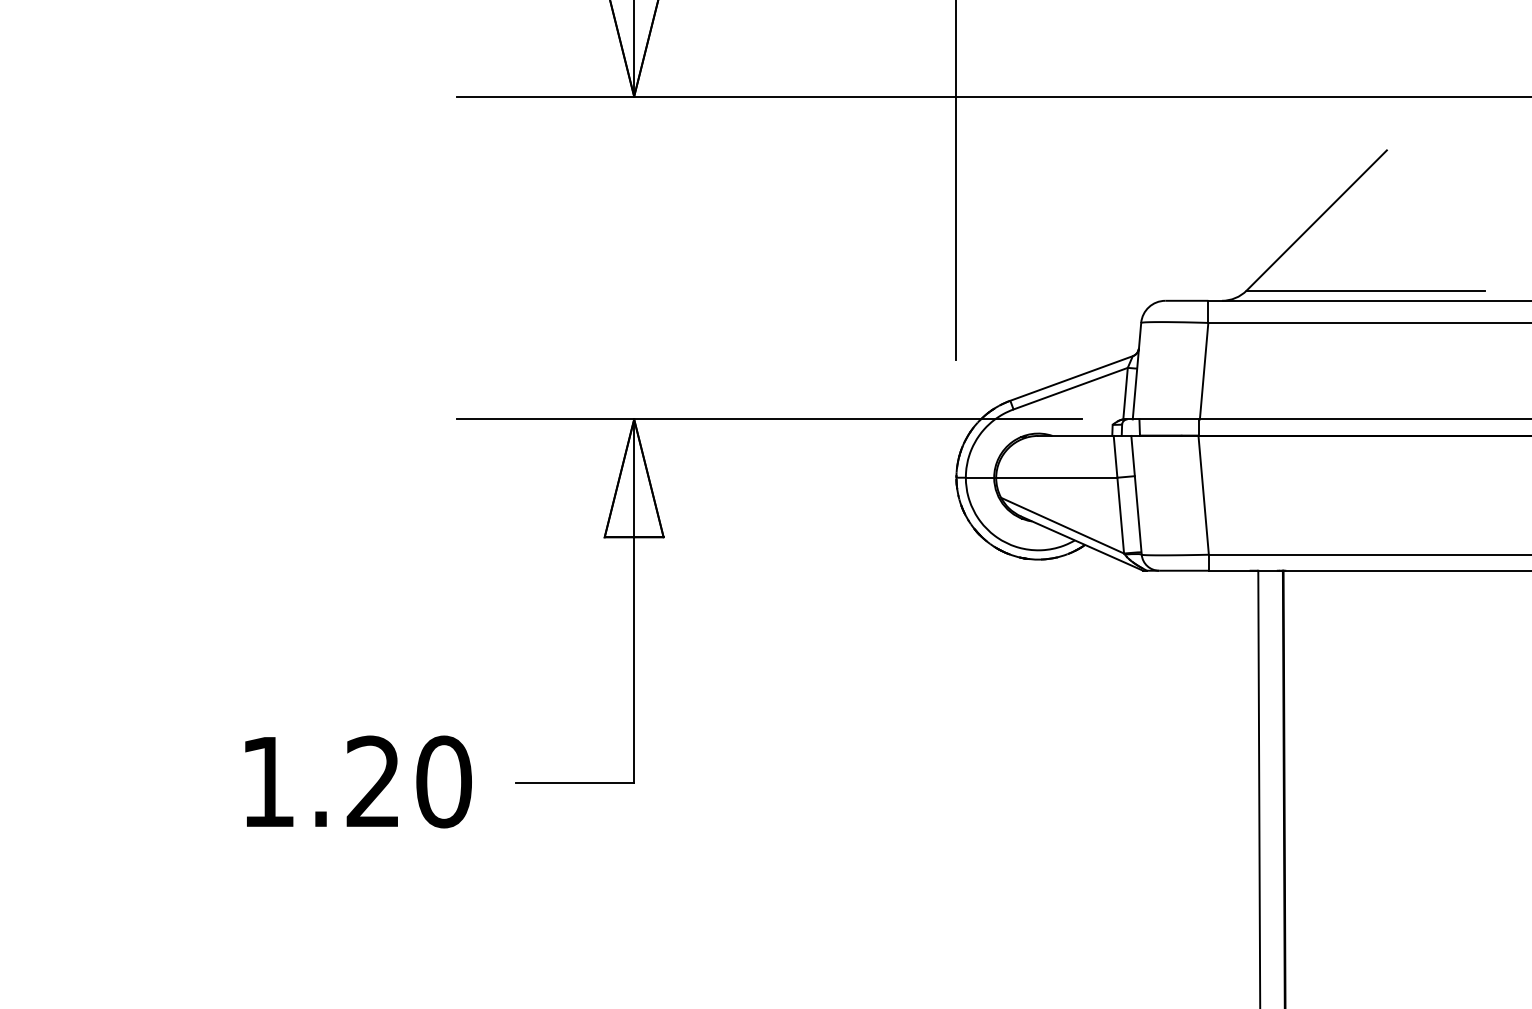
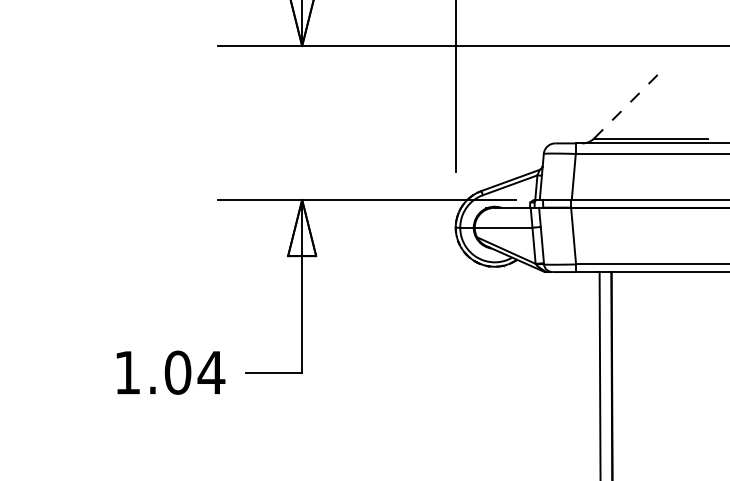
line: (1316, 219) -> (627, 104), solid -> dashed
text: (408, 781) -> (194, 372), 1.20 -> 1.04

